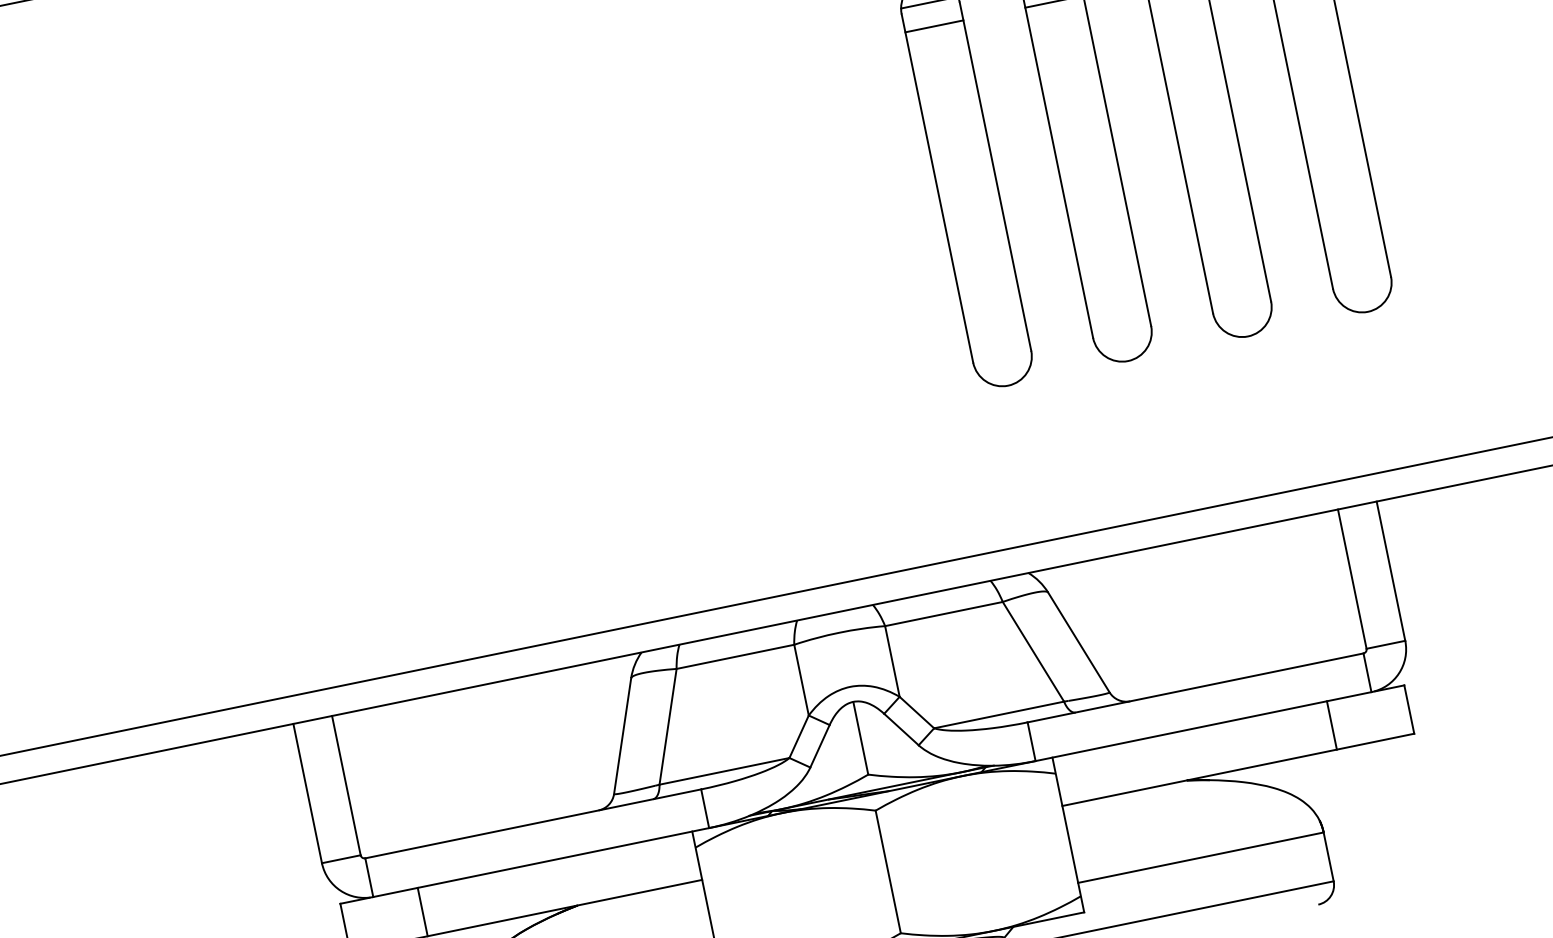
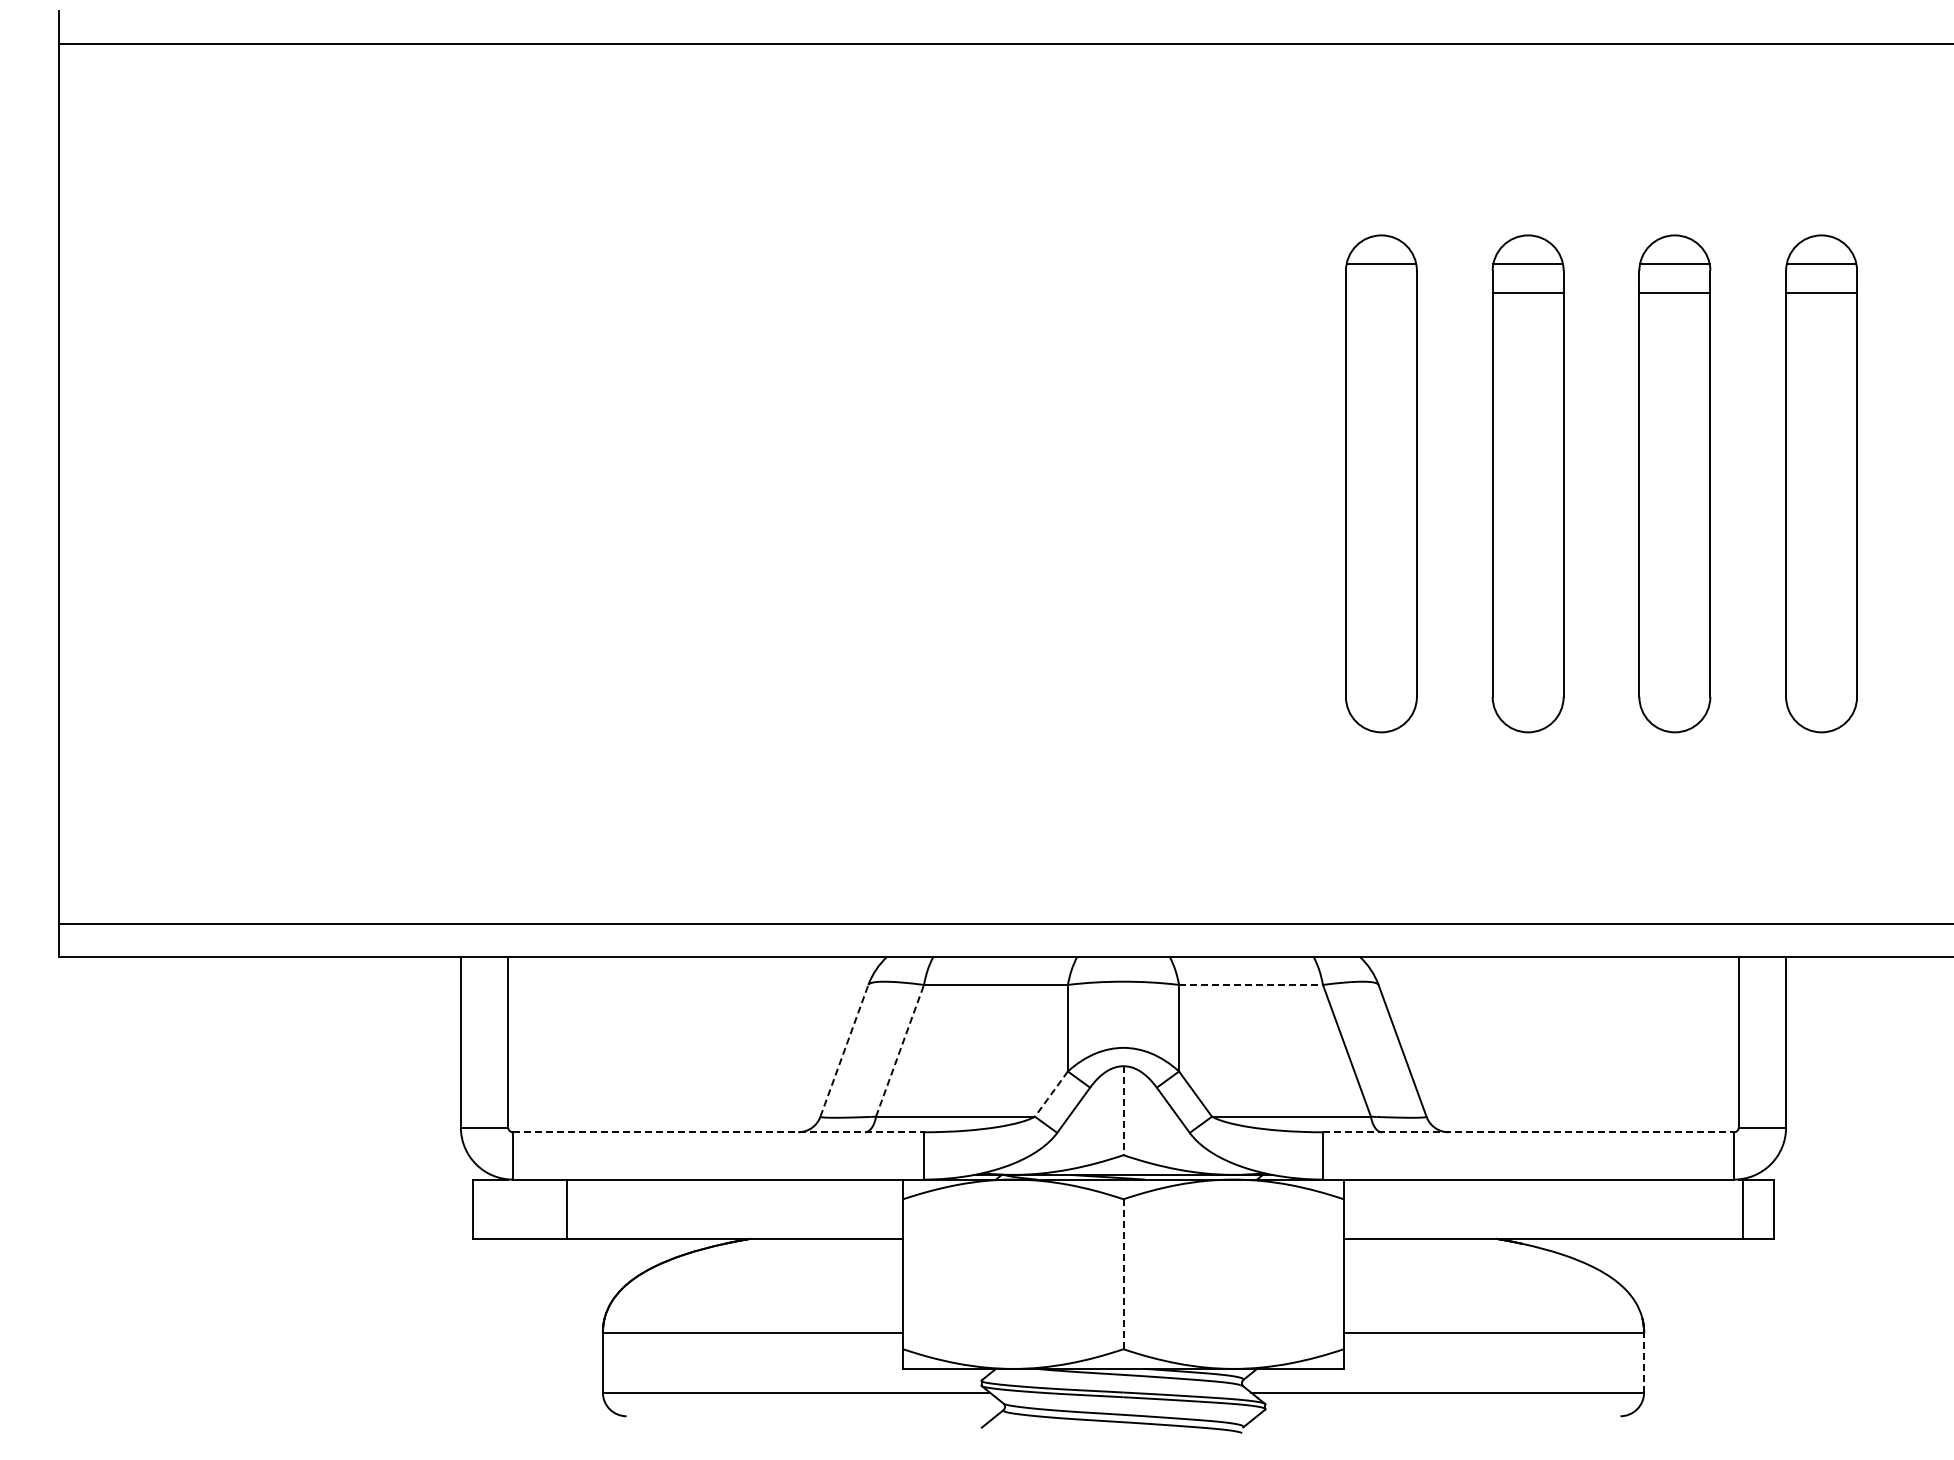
line: (933, 26) -> (1380, 292), removed
line: (944, 613) -> (1251, 984), solid -> dashed
line: (1196, 687) -> (1529, 1132), solid -> dashed
line: (1331, 724) -> (1742, 1208), moved
line: (668, 726) -> (900, 1050), solid -> dashed
line: (622, 735) -> (844, 1050), solid -> dashed
line: (799, 737) -> (1051, 1094), solid -> dashed
line: (860, 738) -> (1123, 1111), solid -> dashed
line: (533, 824) -> (718, 1132), solid -> dashed
line: (1328, 856) -> (1644, 1362), solid -> dashed
line: (888, 872) -> (1123, 1274), solid -> dashed

